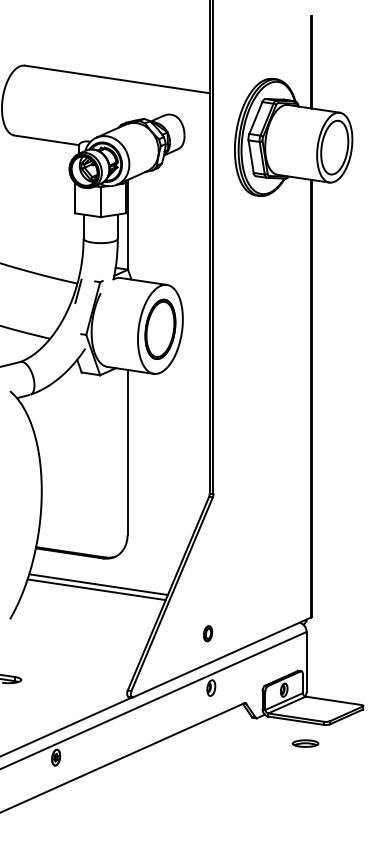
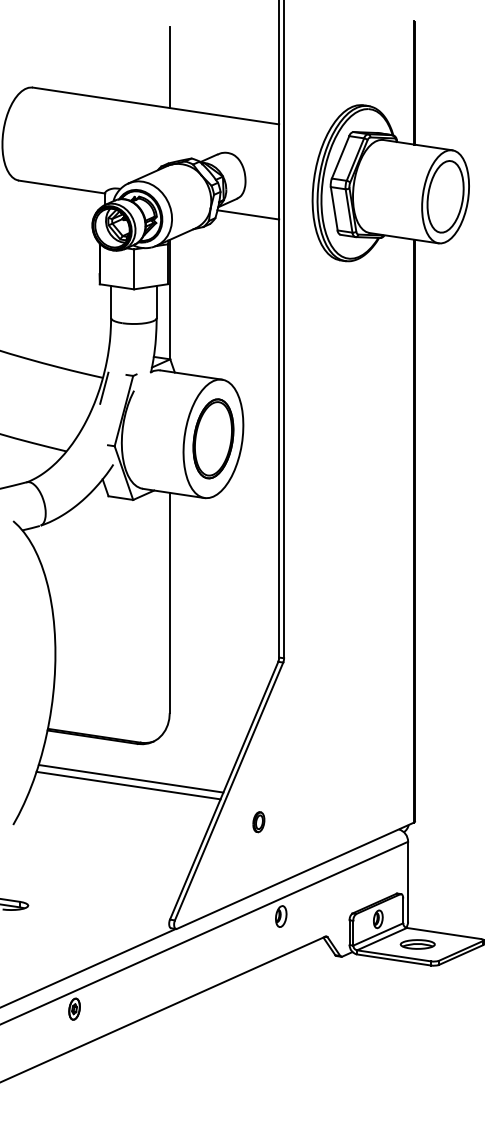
line: (127, 50) -> (169, 67), added
line: (186, 160) -> (248, 214), added
part: (207, 633) -> (258, 822), moved
part: (305, 743) -> (417, 944), moved

